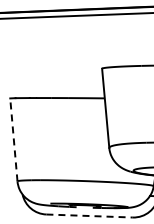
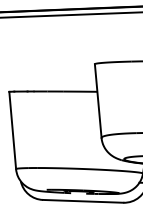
line: (13, 139) -> (12, 130), dashed -> solid
line: (90, 216) -> (84, 201), dashed -> solid

